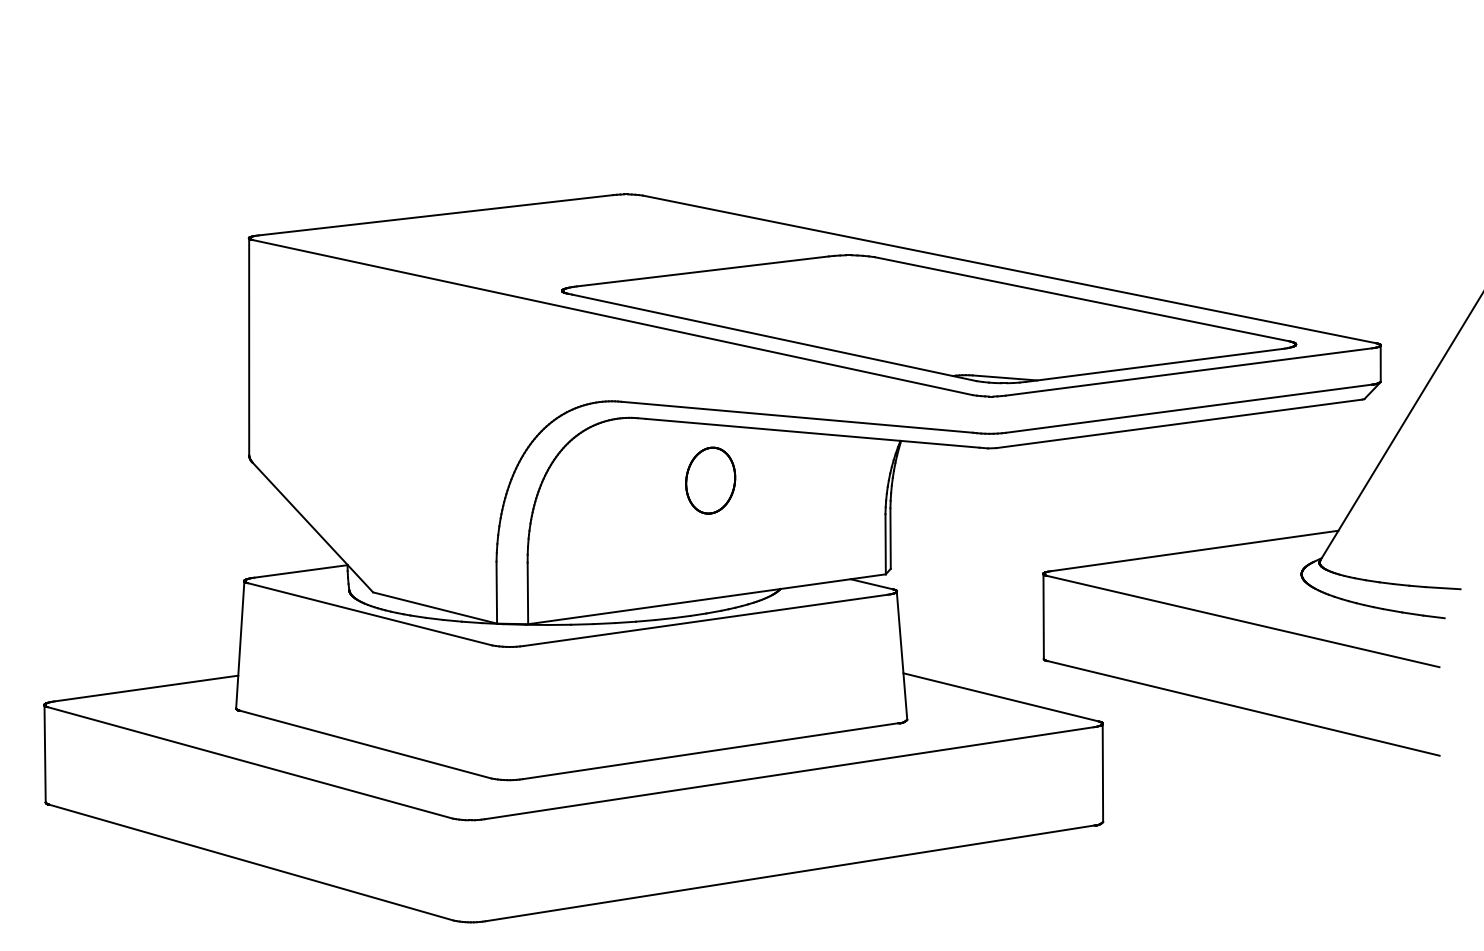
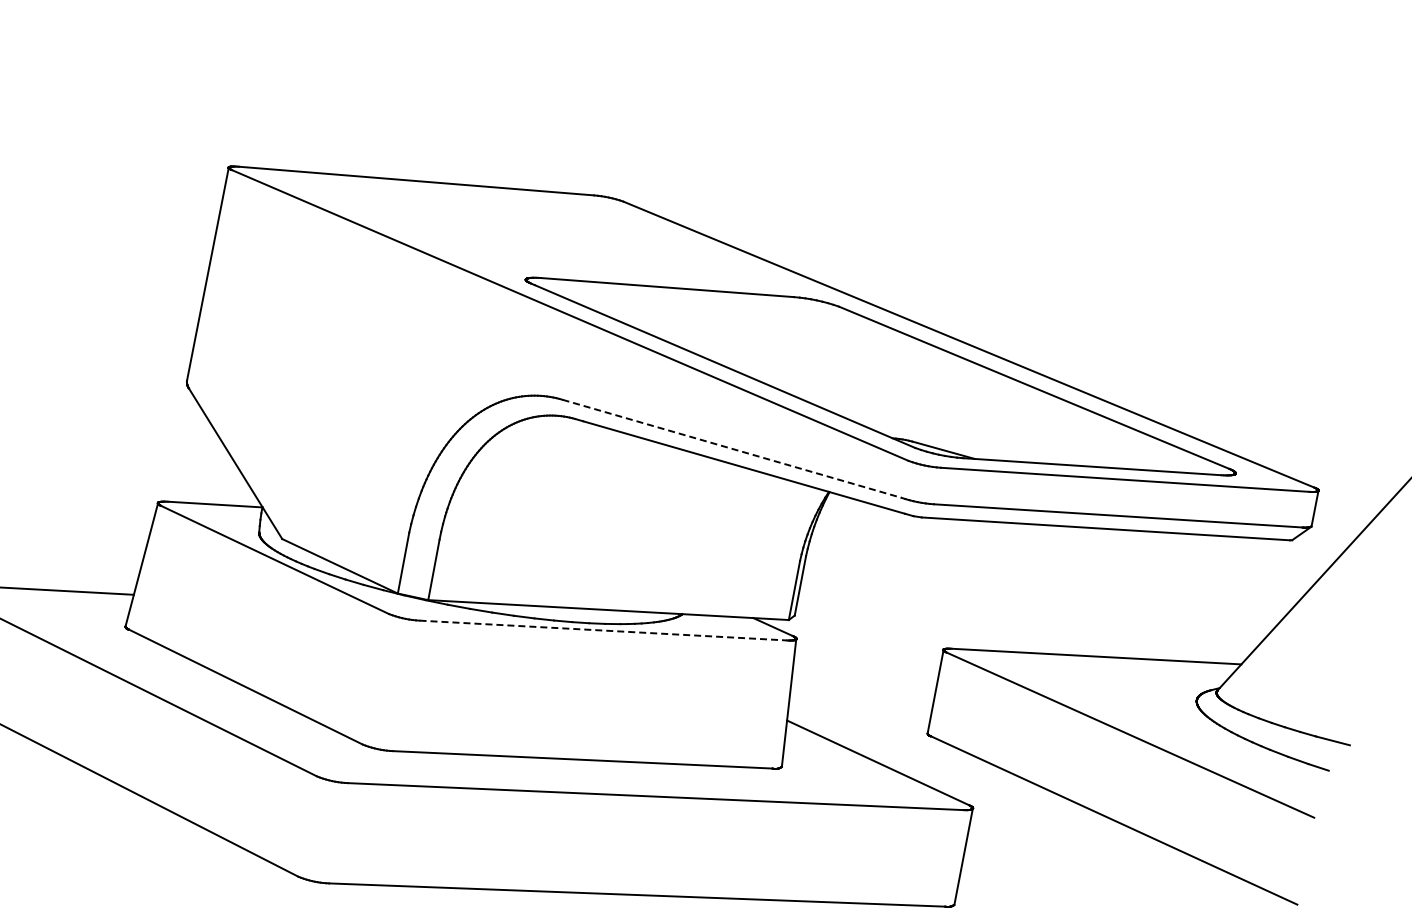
line: (797, 417) -> (732, 449), solid -> dashed
part: (710, 480) -> (634, 494), removed
line: (705, 620) -> (602, 630), solid -> dashed

